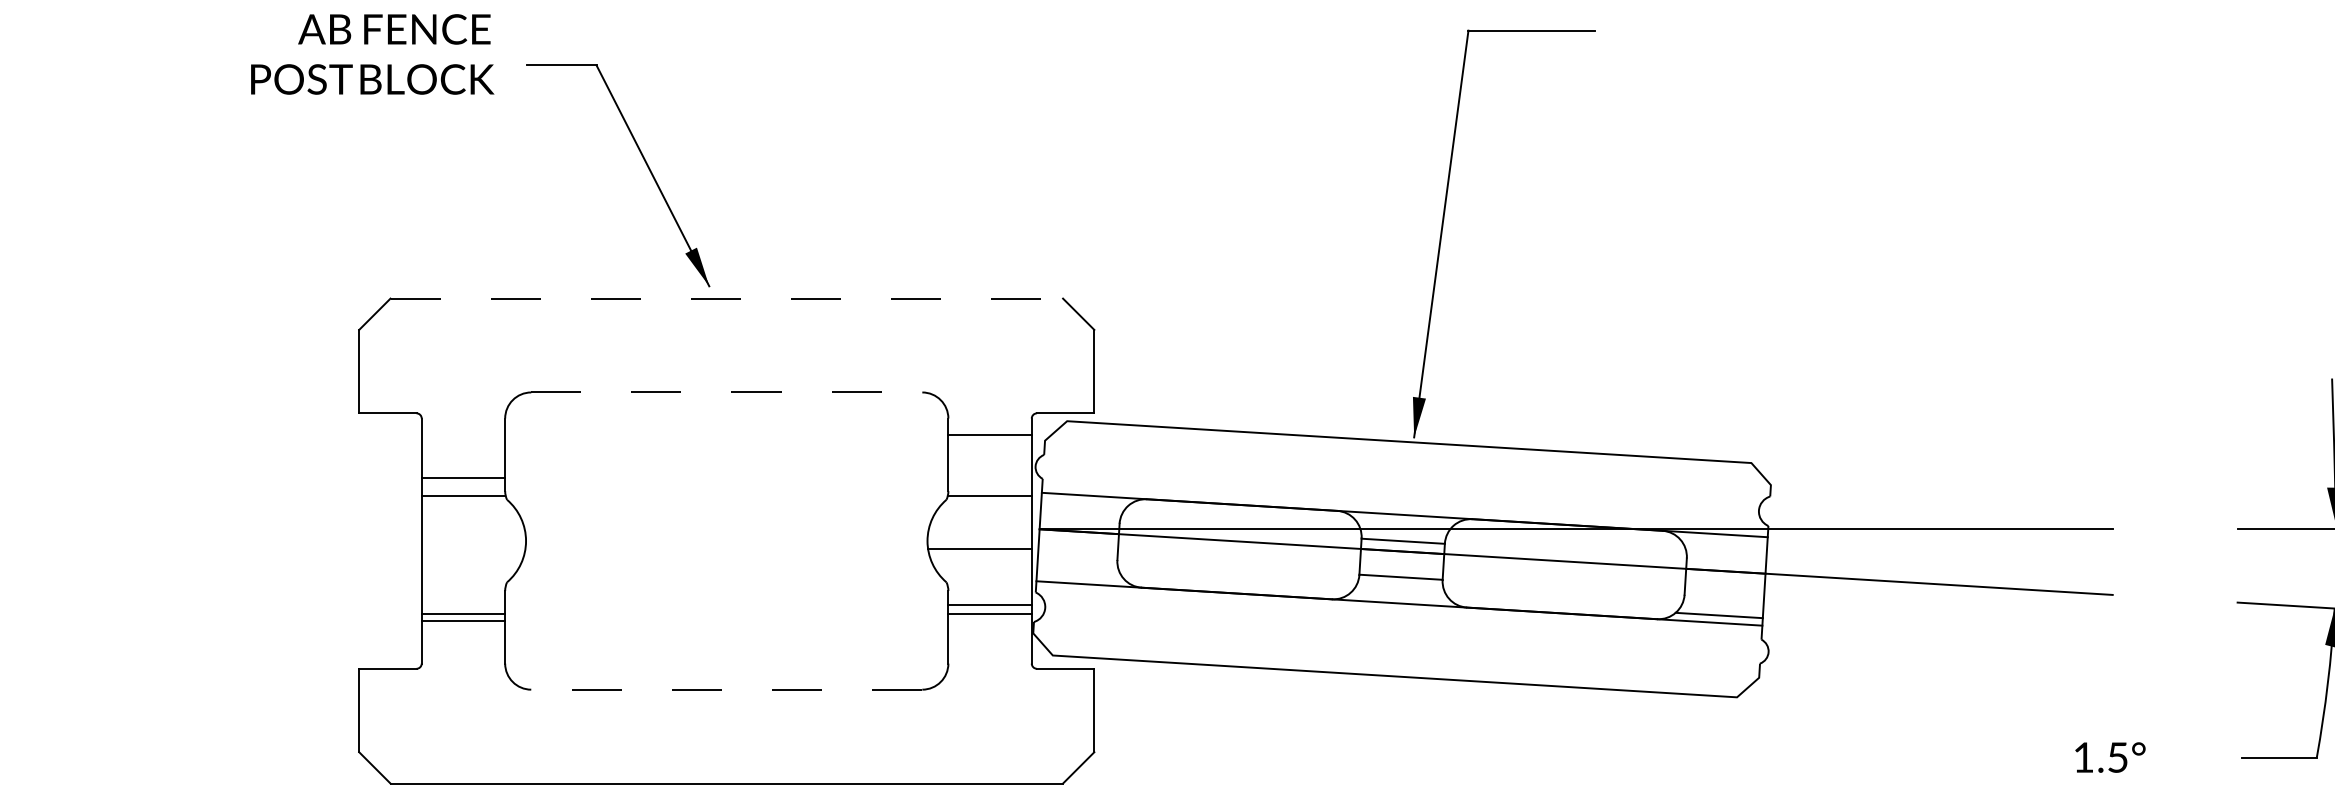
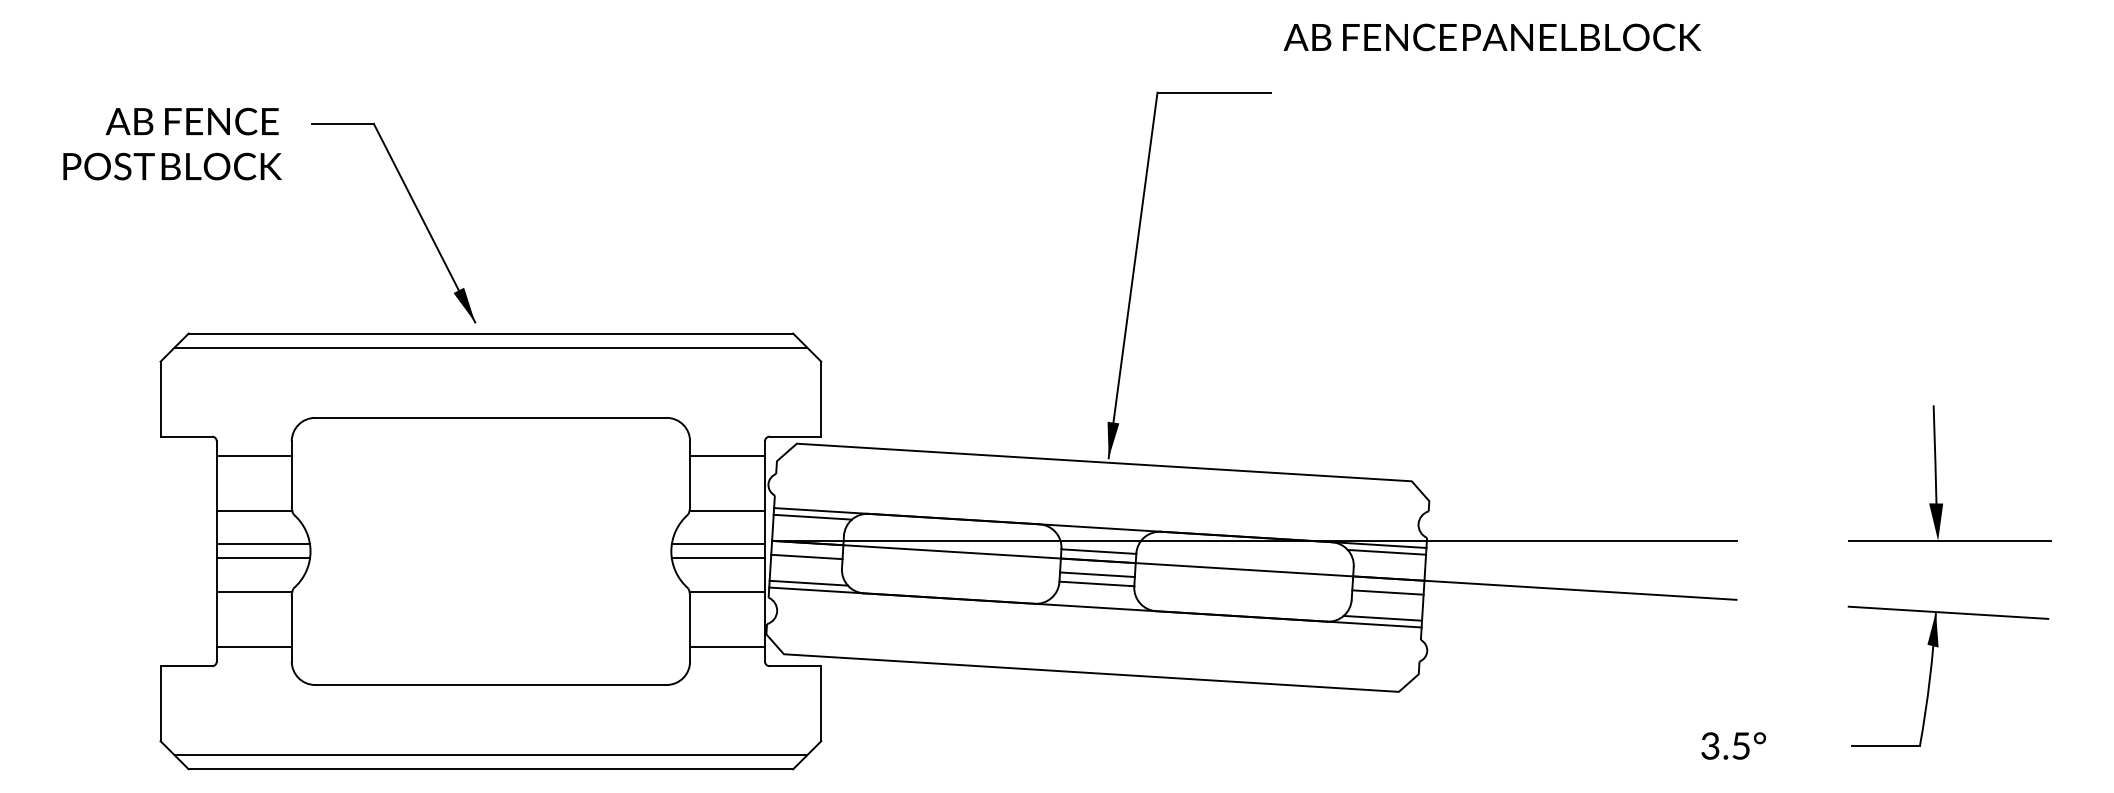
text: (372, 53) -> (172, 143), moved
line: (727, 298) -> (491, 333), dashed -> solid
line: (726, 314) -> (490, 347), added
line: (726, 392) -> (490, 417), dashed -> solid
line: (462, 477) -> (253, 455), moved
line: (1084, 502) -> (812, 516), added
line: (473, 533) -> (263, 544), added
line: (979, 533) -> (718, 544), added
line: (1723, 541) -> (1386, 551), added
line: (1077, 546) -> (806, 556), added
line: (473, 548) -> (263, 558), added
line: (1401, 566) -> (1097, 574), added
line: (1080, 575) -> (808, 582), added
line: (1724, 586) -> (1387, 592), added
line: (990, 605) -> (727, 647), moved
line: (462, 614) -> (253, 592), moved
line: (990, 614) -> (727, 592), moved
line: (462, 621) -> (253, 647), moved
line: (726, 689) -> (490, 684), dashed -> solid
text: (2083, 757) -> (1710, 745), 1.5° -> 3.5°
line: (726, 768) -> (490, 755), added

